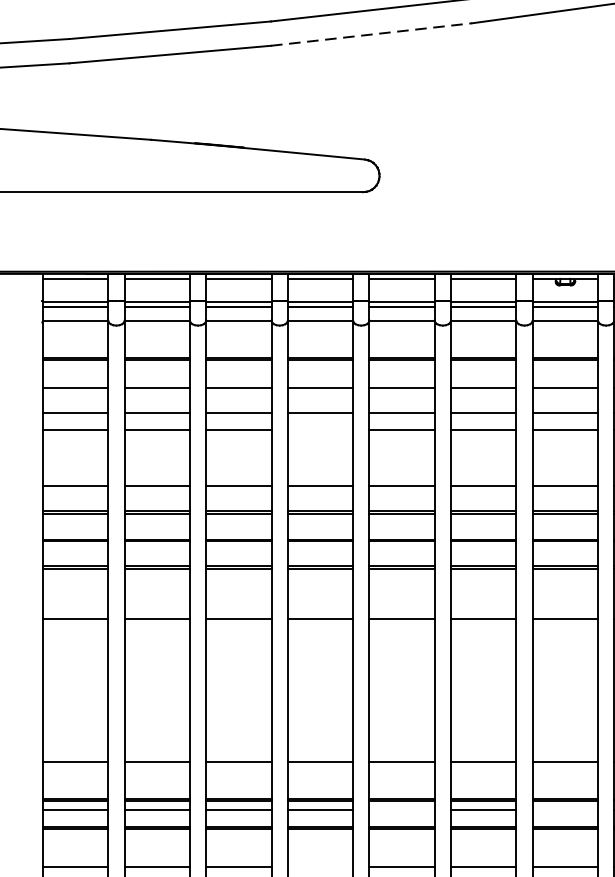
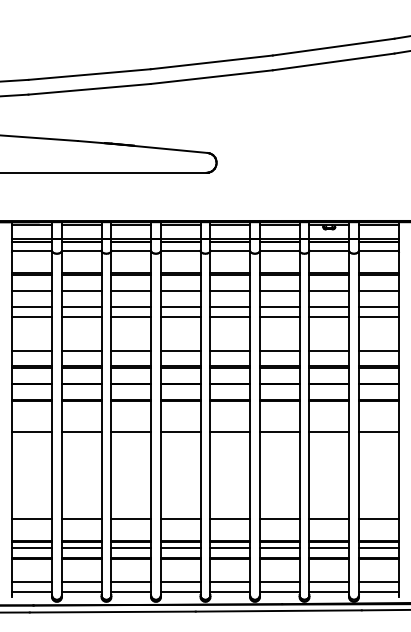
line: (372, 35) -> (212, 77), dashed -> solid
line: (320, 429) -> (180, 316), added
line: (402, 809) -> (230, 547), added
line: (565, 809) -> (329, 547), added
line: (320, 865) -> (180, 581), added

